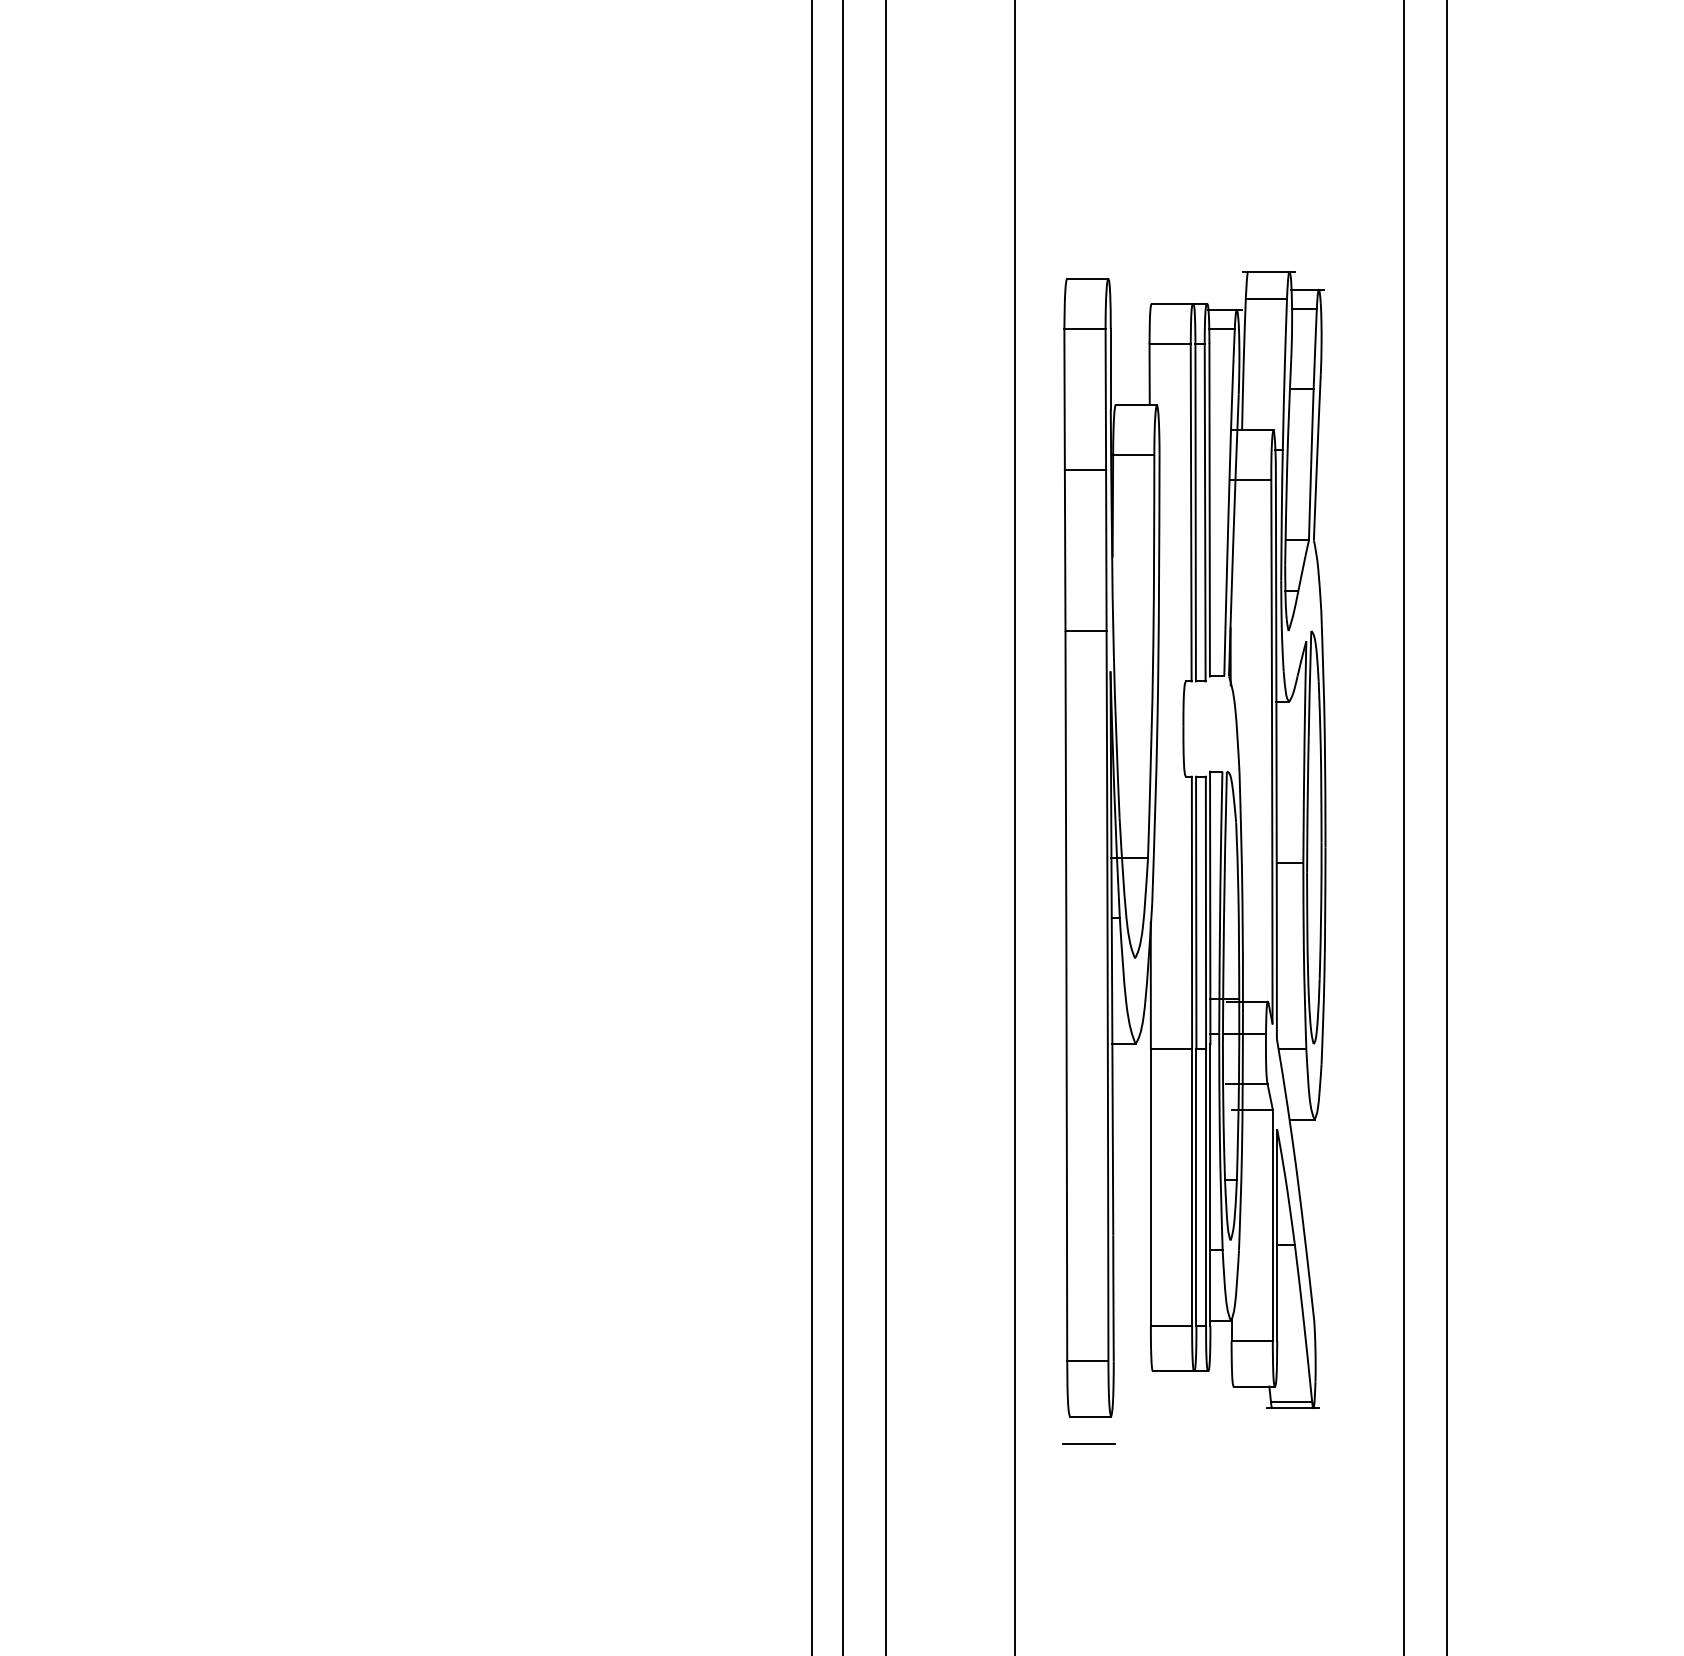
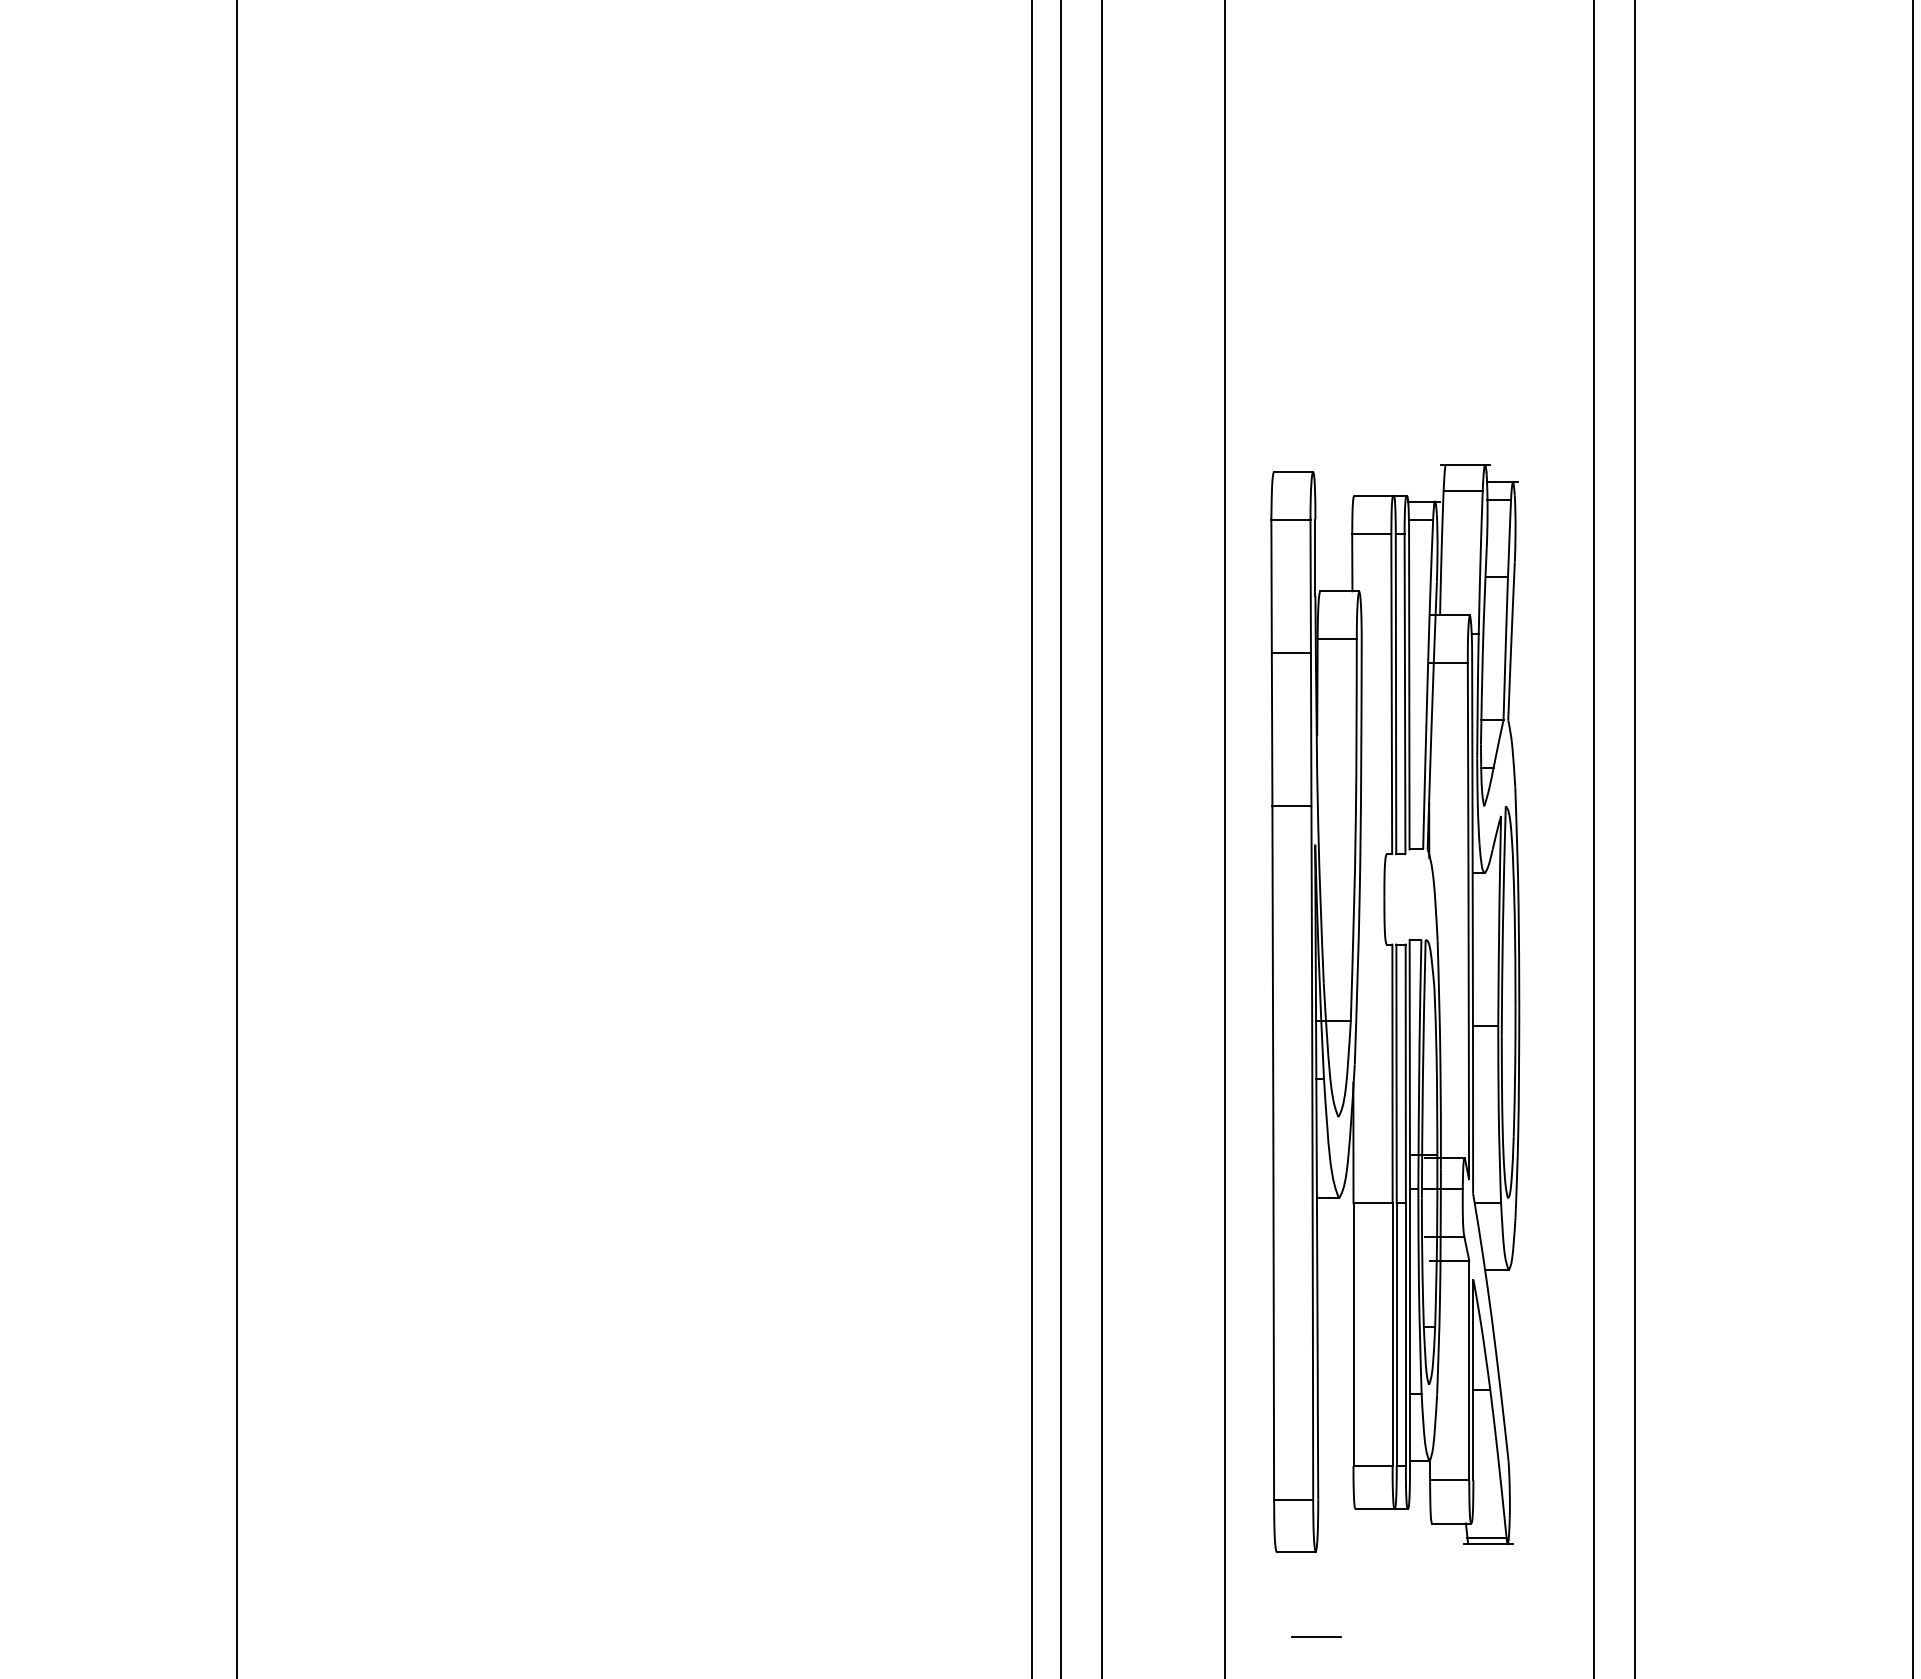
line: (1088, 1443) -> (1316, 1636), moved

